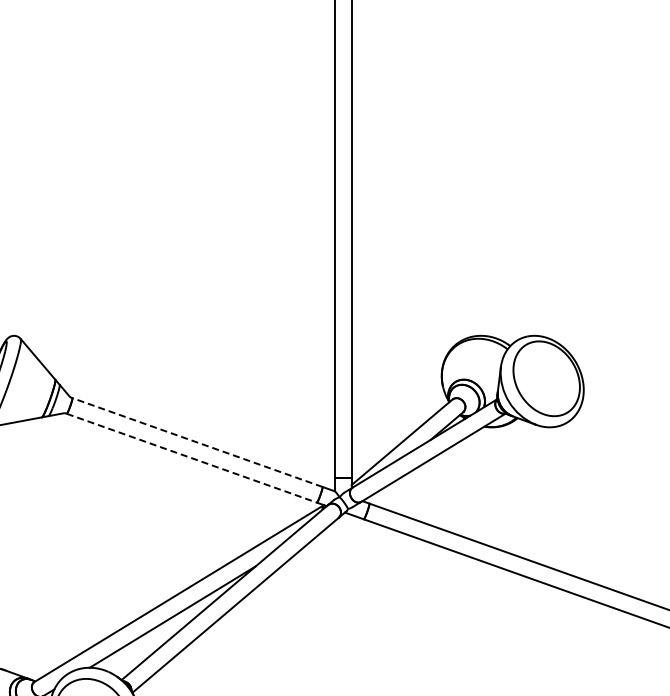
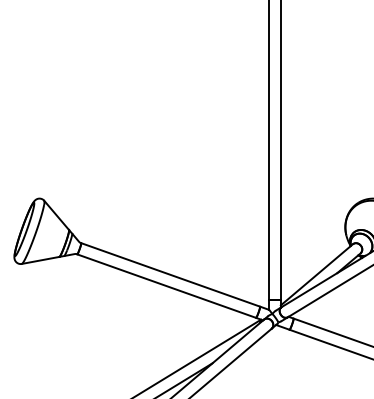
line: (197, 442) -> (170, 274), dashed -> solid
line: (191, 458) -> (166, 286), dashed -> solid

